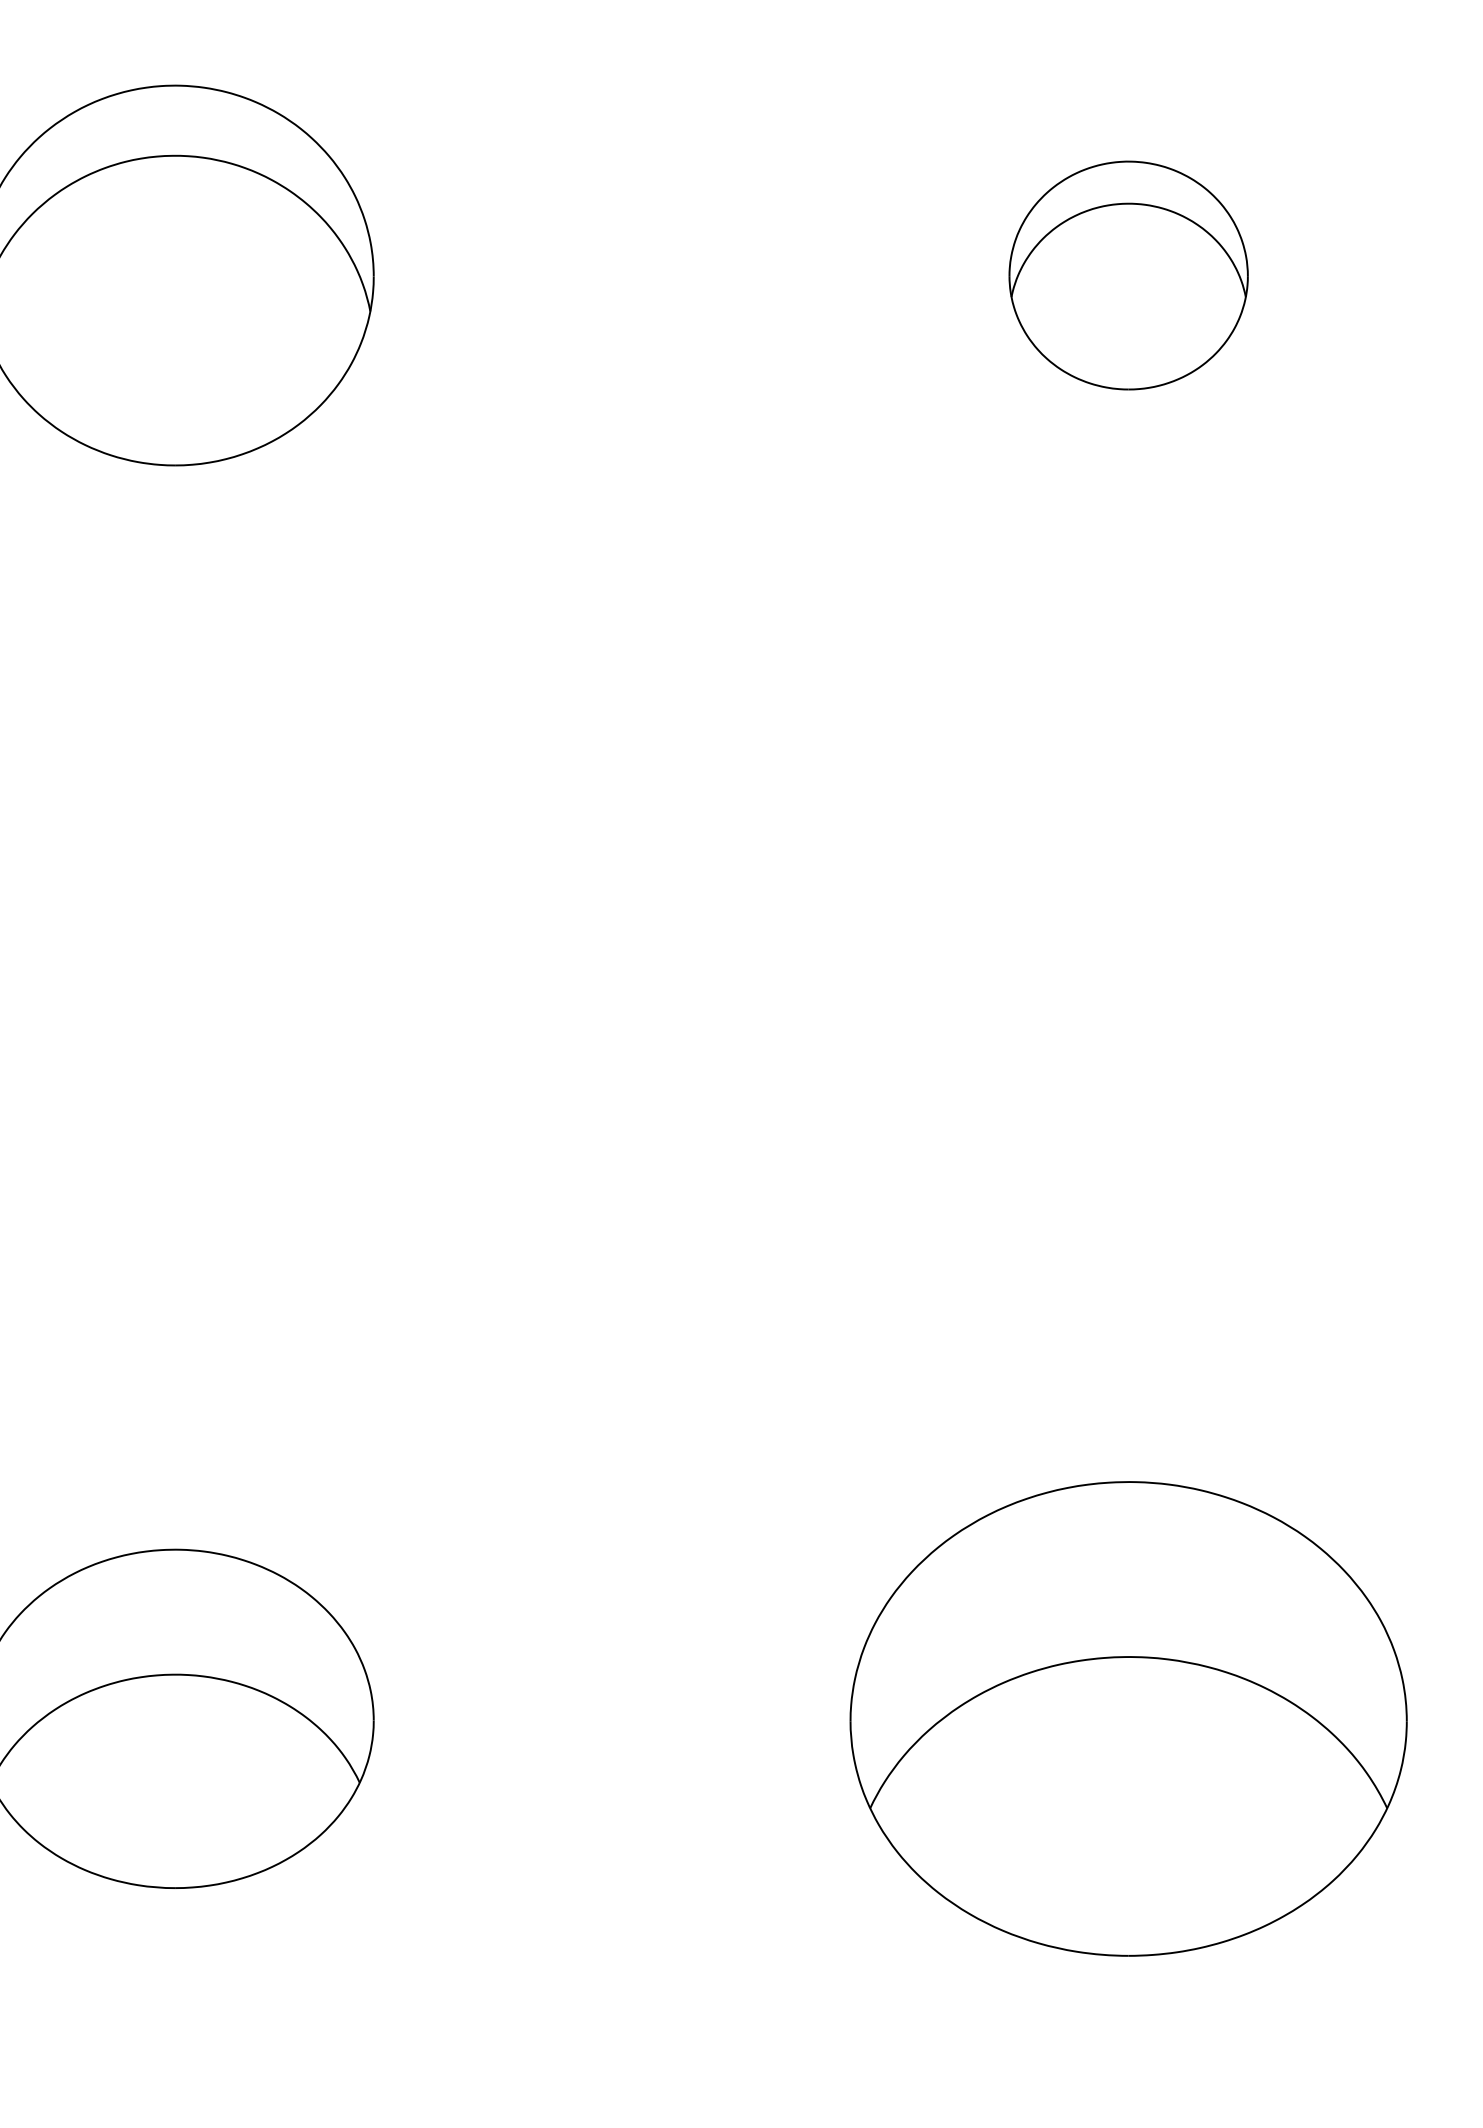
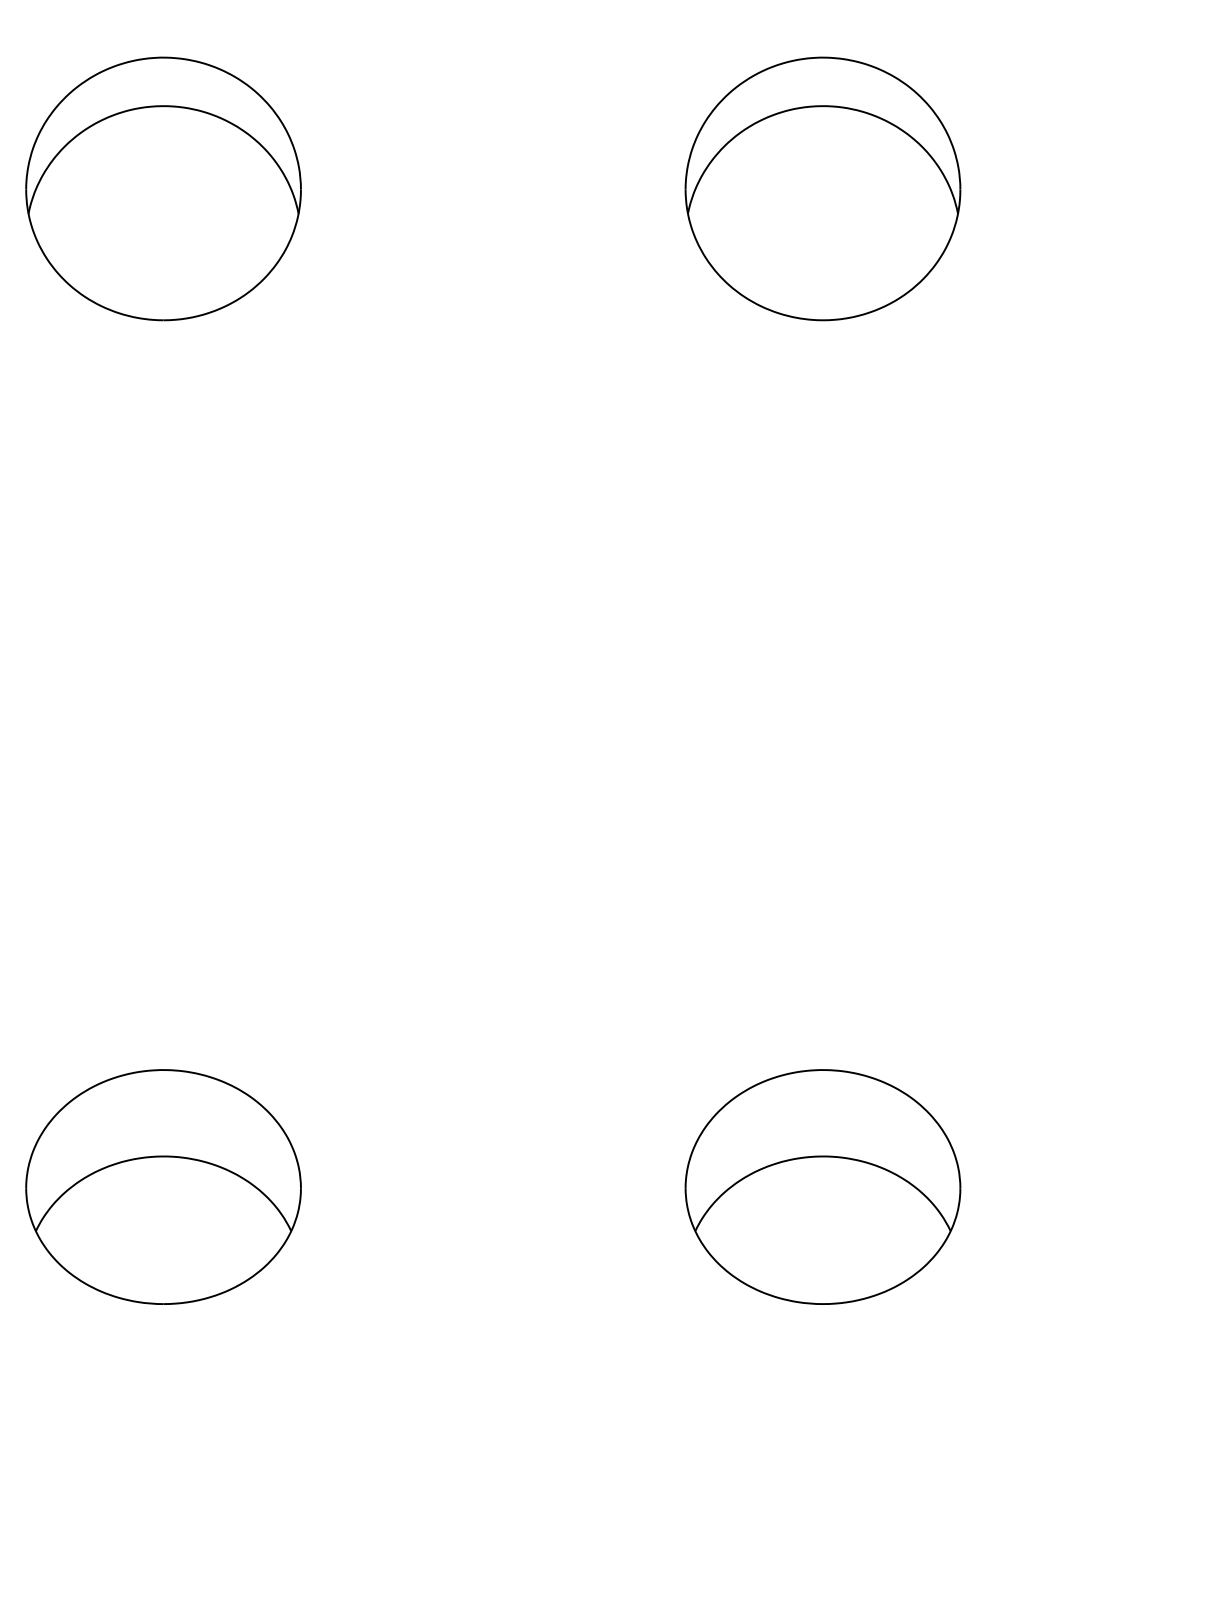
part: (1127, 274) -> (822, 188), size x1.67
part: (1127, 1718) -> (822, 1186), size x0.71

